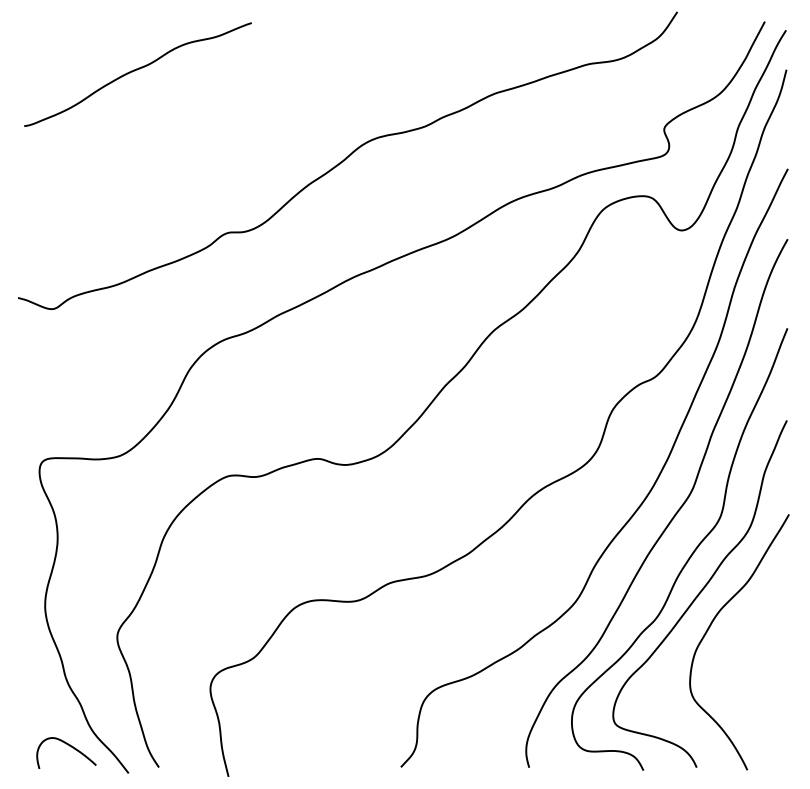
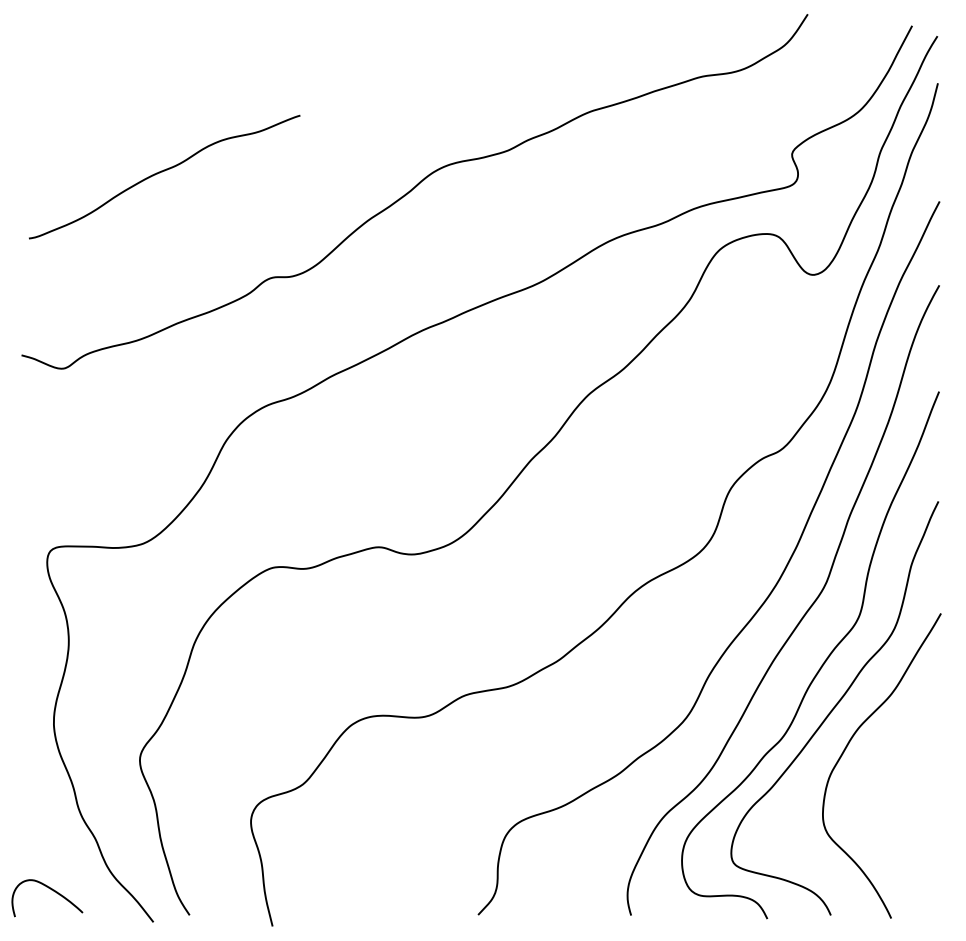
curve: (136, 70) -> (162, 172), moved
curve: (69, 746) -> (51, 890), moved

